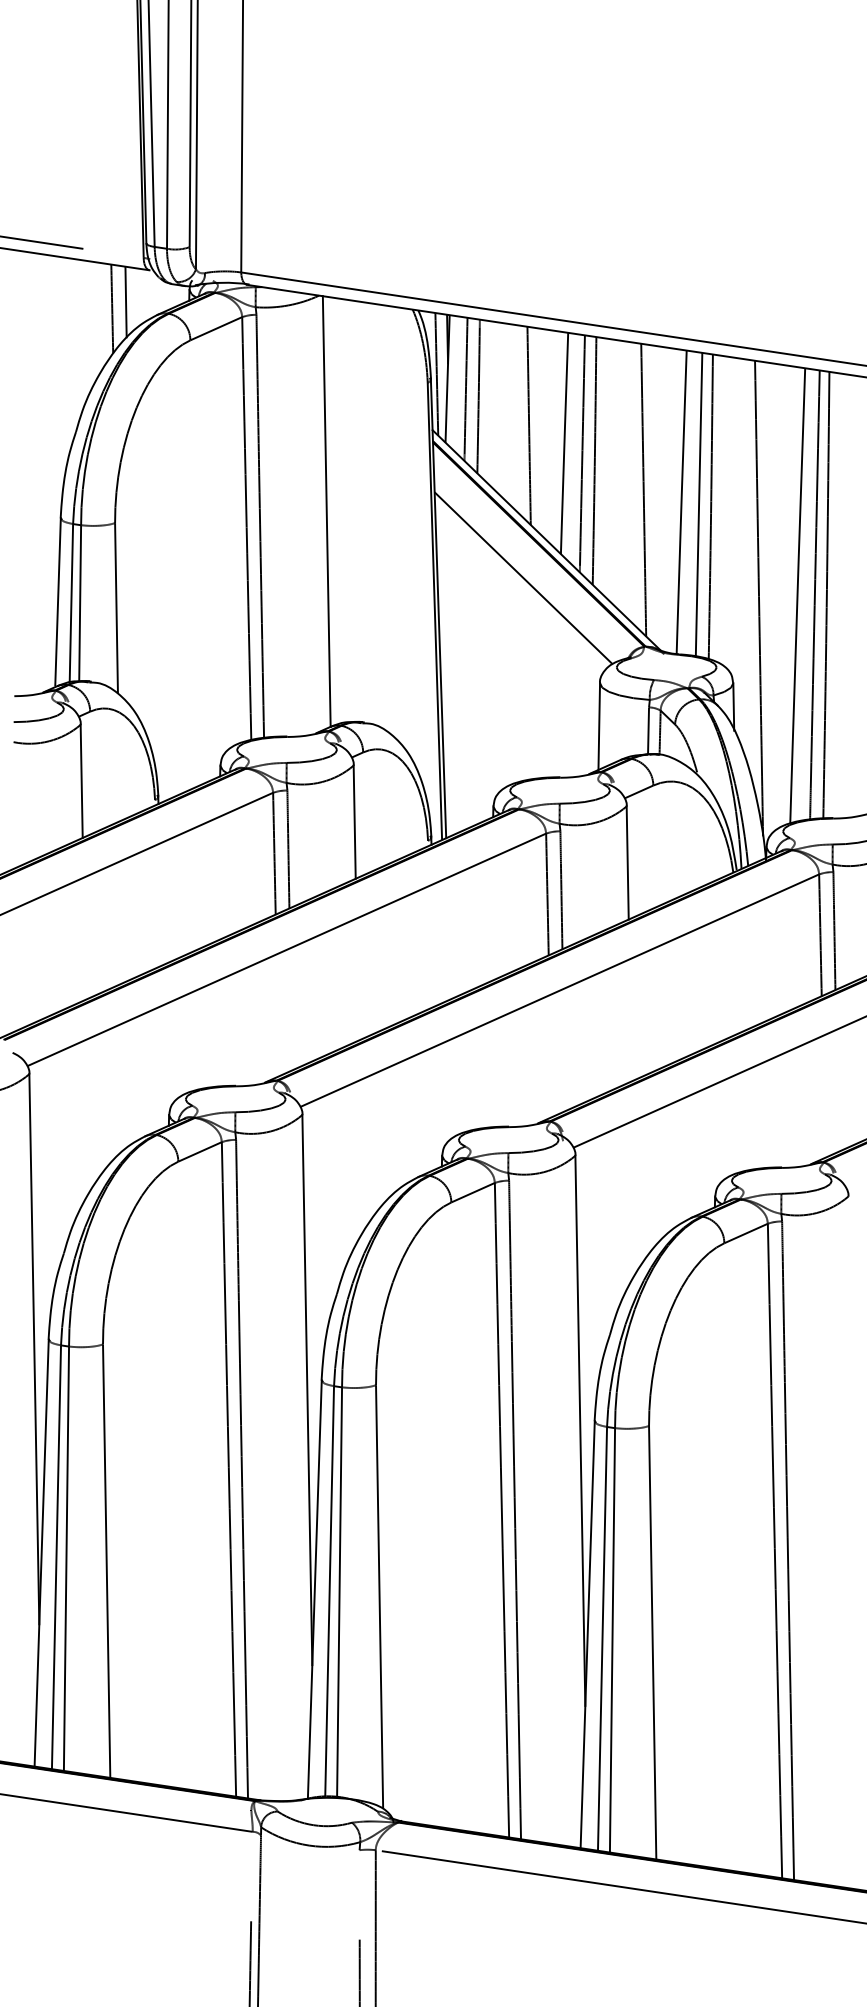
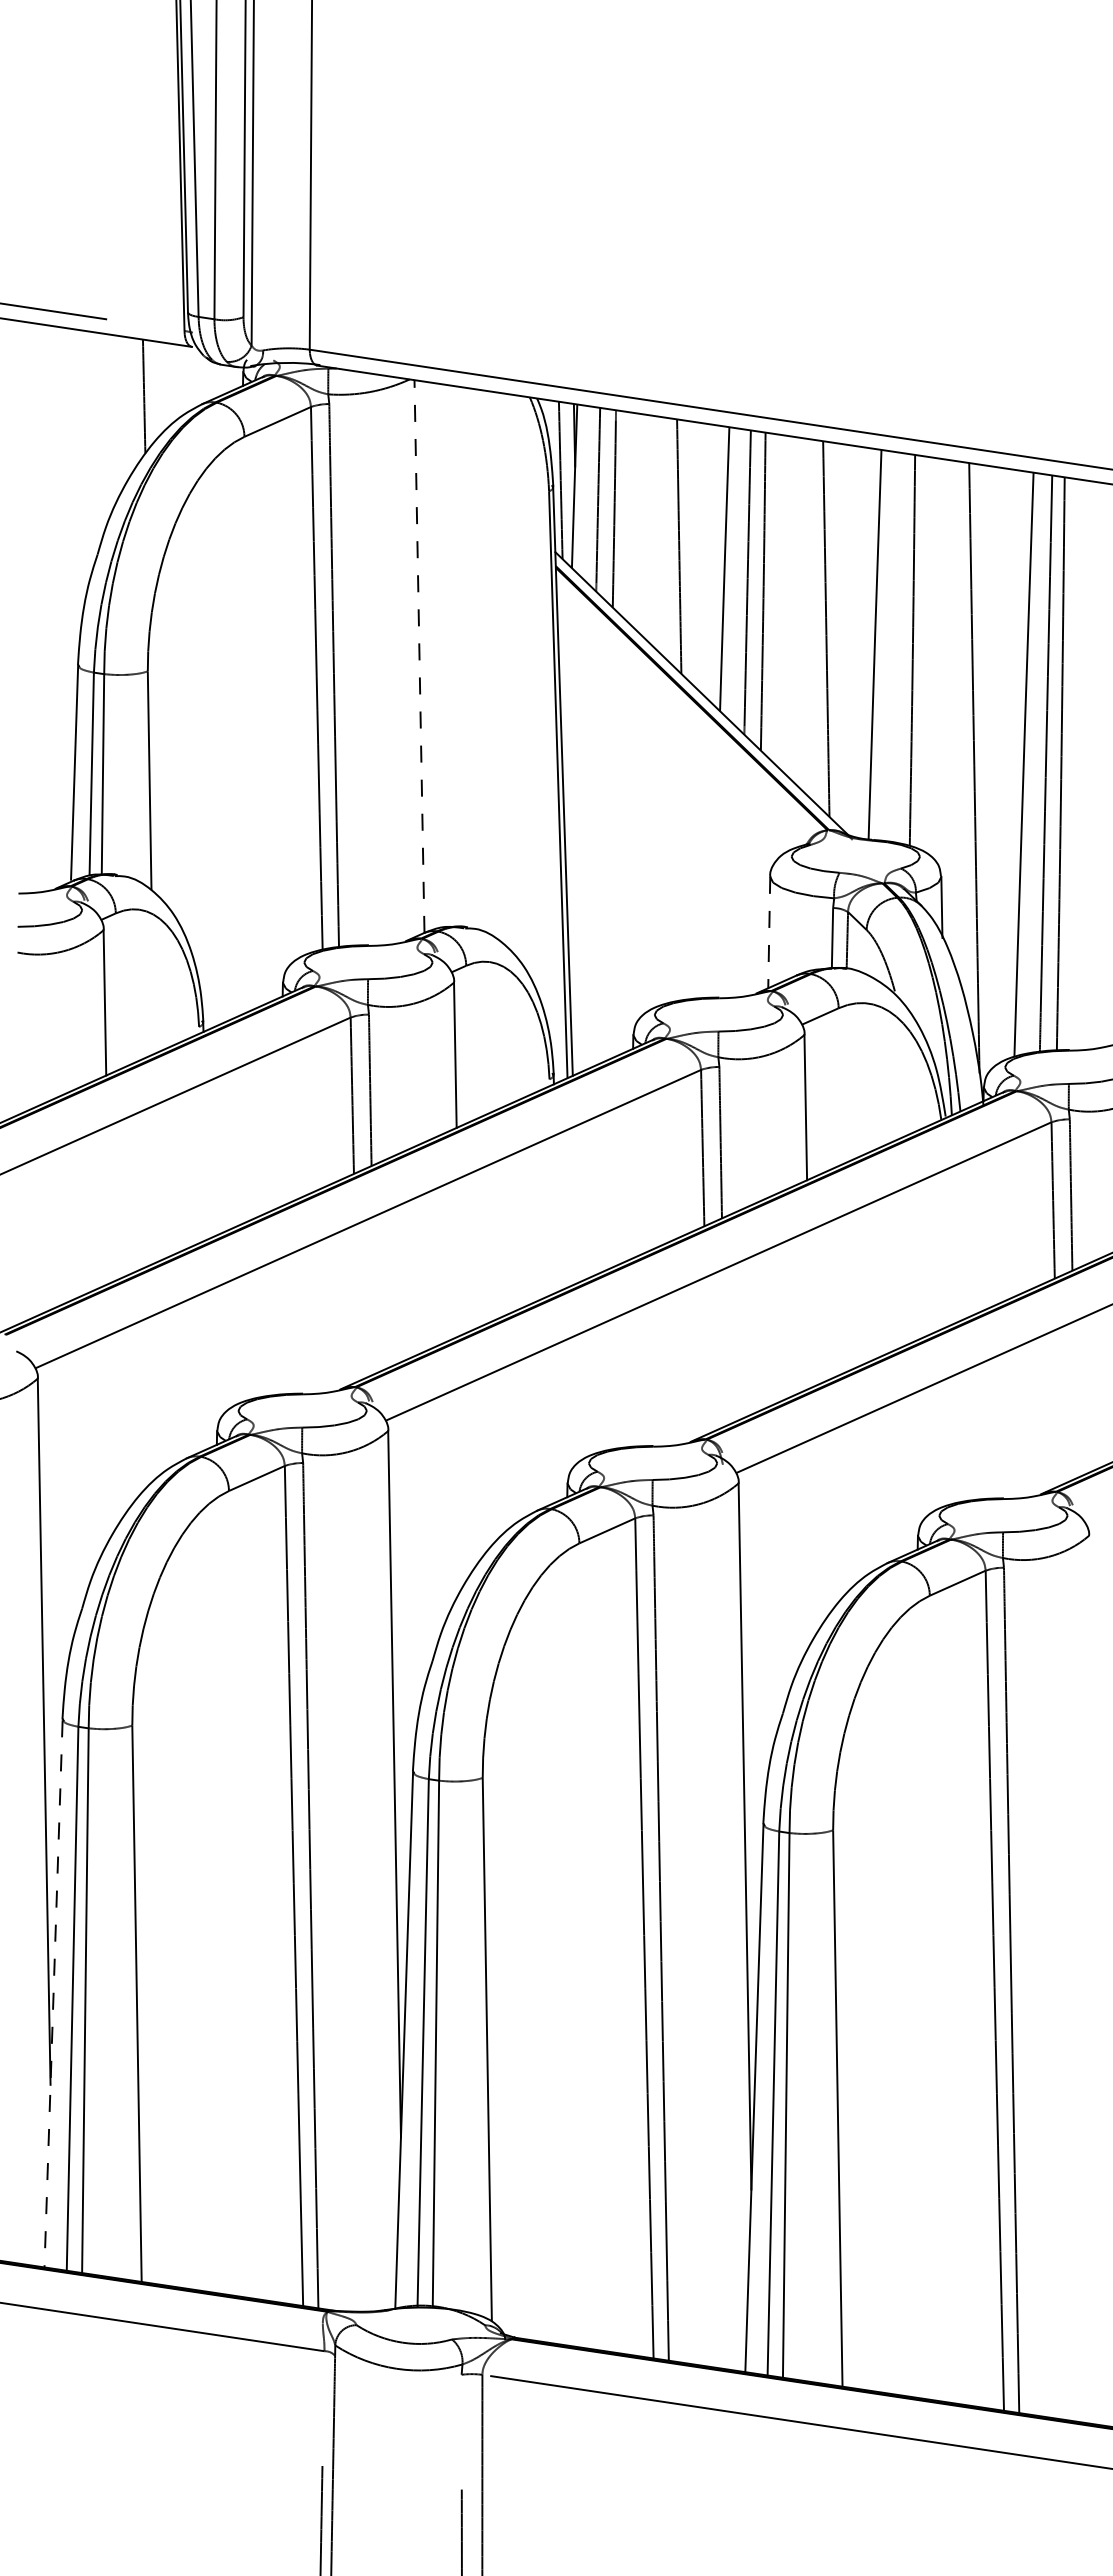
line: (125, 302) -> (161, 388), removed
line: (699, 504) -> (897, 647), removed
line: (326, 511) -> (419, 656), solid -> dashed
line: (523, 577) -> (672, 741), removed
line: (599, 726) -> (769, 932), solid -> dashed
line: (41, 1553) -> (53, 1993), solid -> dashed

